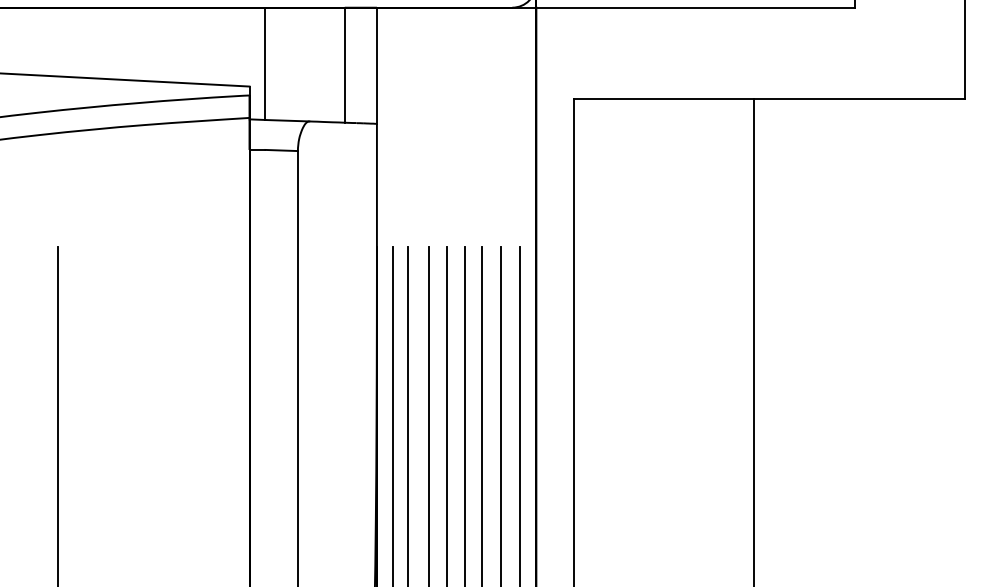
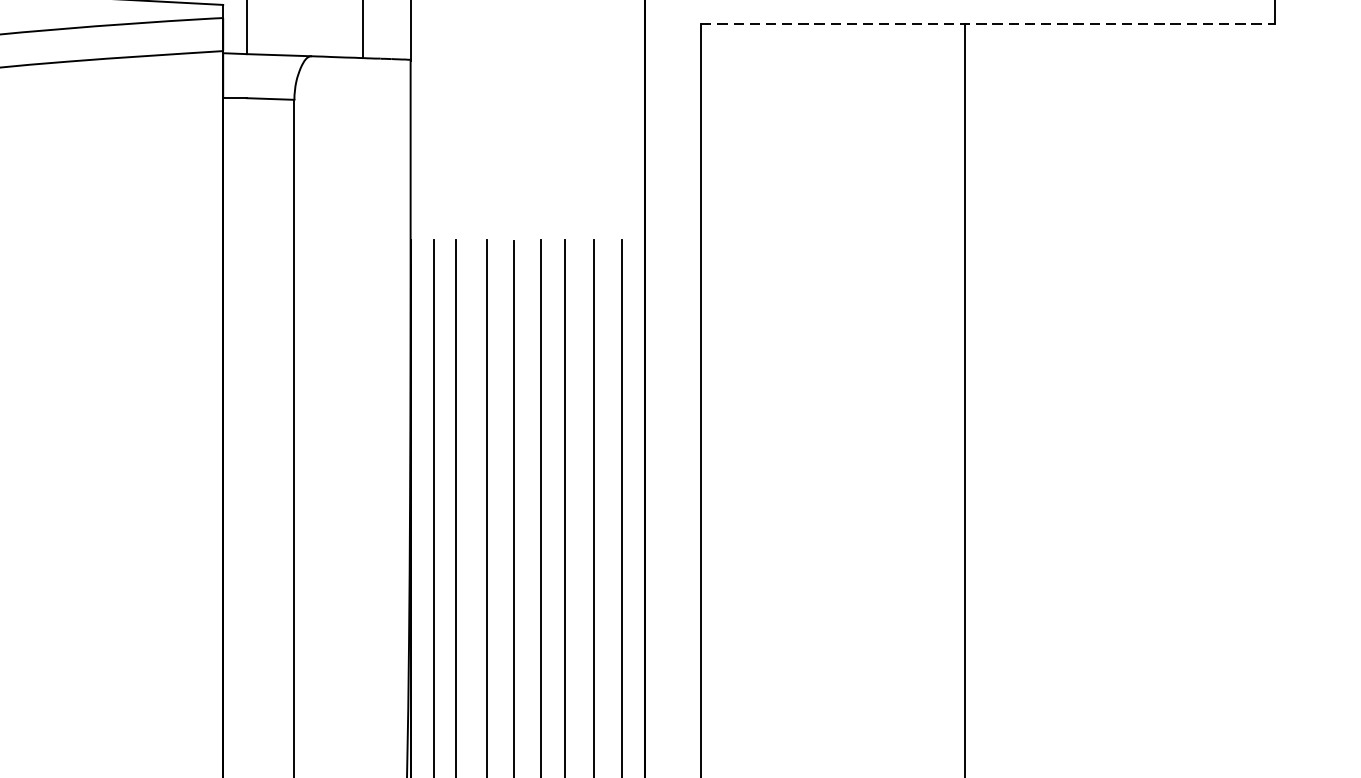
line: (770, 99) -> (989, 23), solid -> dashed

